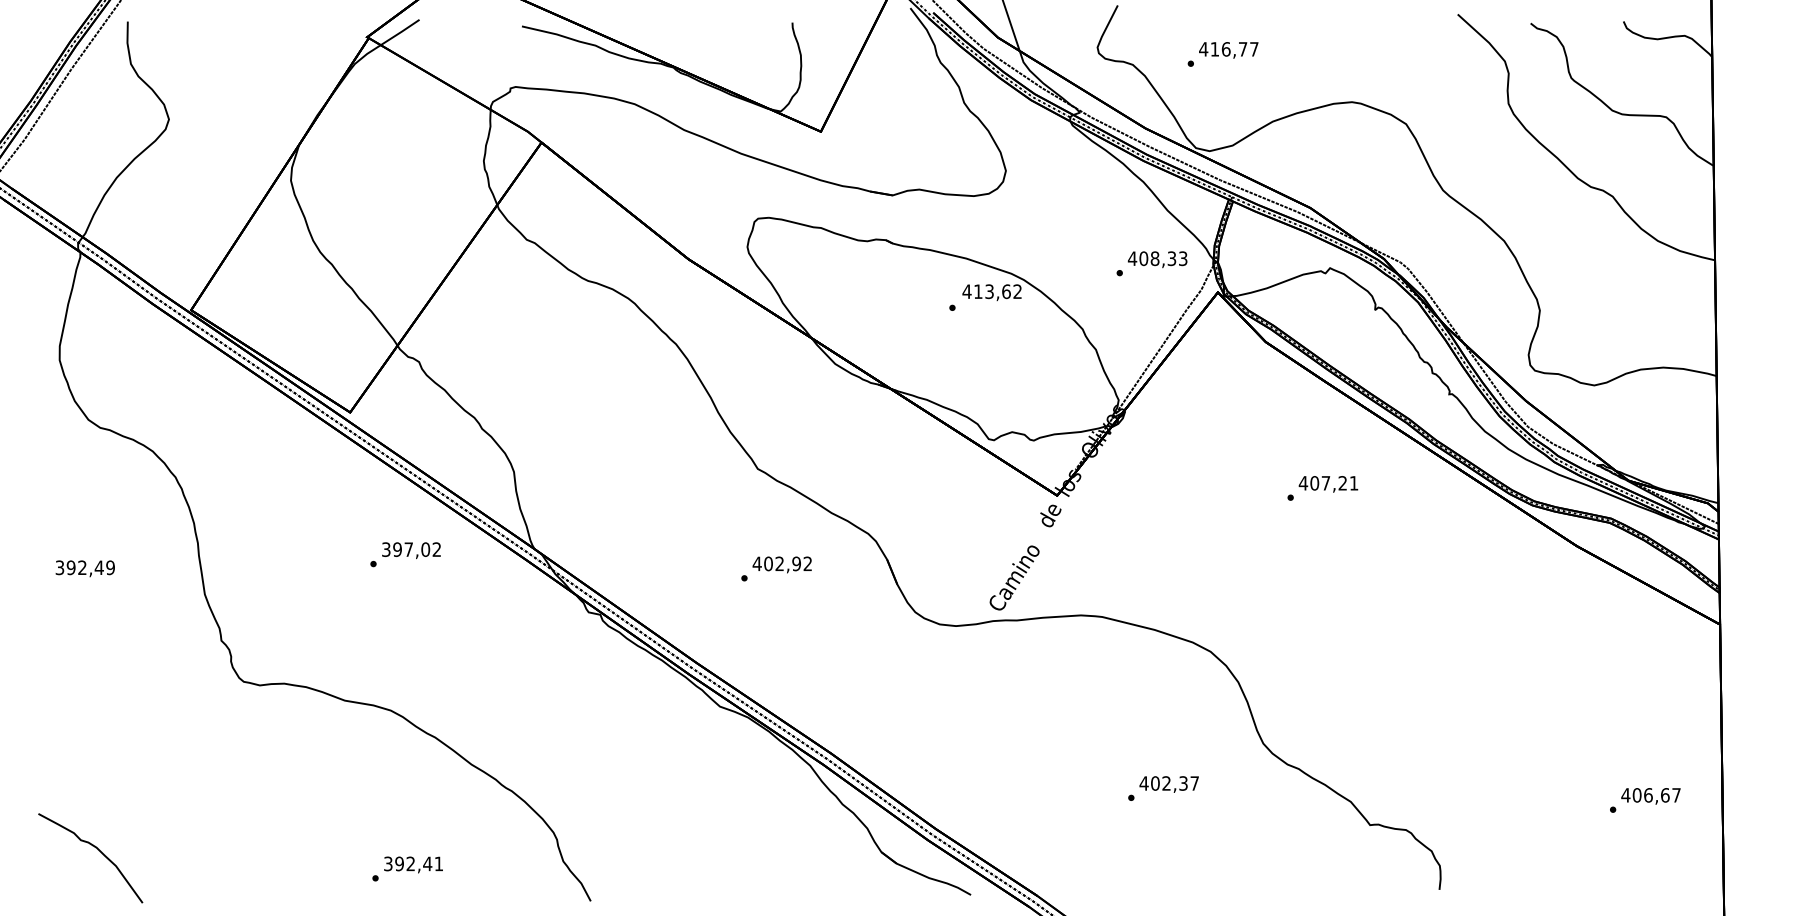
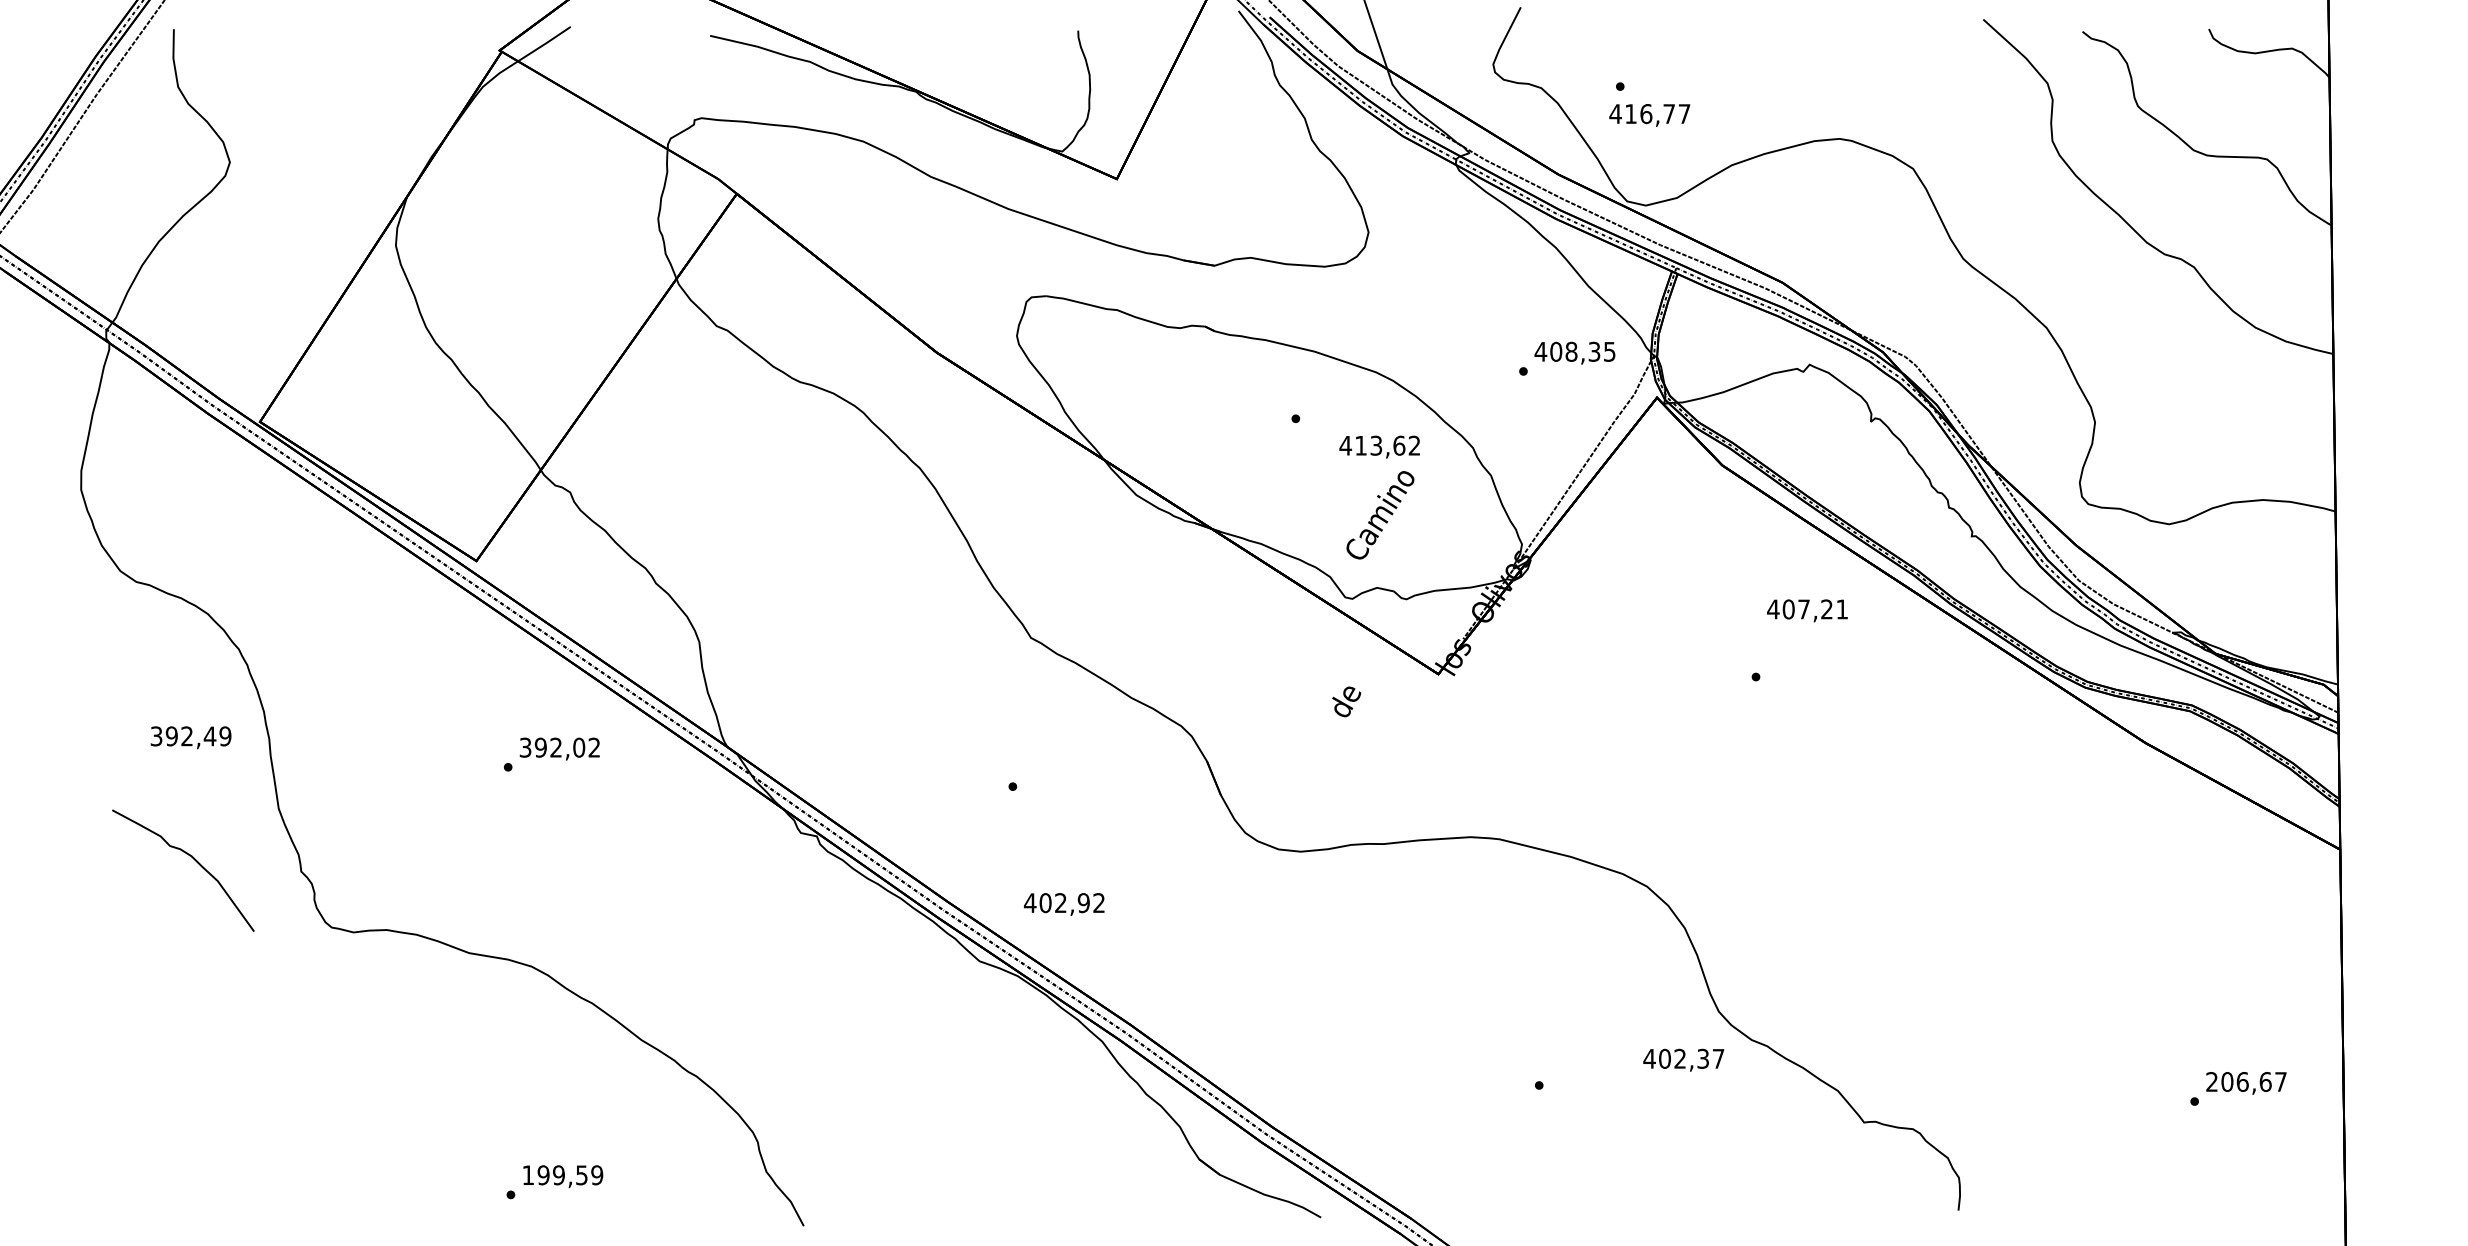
text: (1228, 50) -> (1649, 115), moved
text: (1182, 258) -> (1609, 351), 408,33 -> 408,35
text: (991, 292) -> (1379, 446), moved
text: (1328, 484) -> (1807, 610), moved
text: (1050, 515) -> (1346, 701), moved
text: (408, 549) -> (555, 747), 397,02 -> 392,02
text: (782, 564) -> (1064, 904), moved
text: (84, 568) -> (190, 737), moved
text: (1014, 578) -> (1380, 515), moved
text: (1169, 783) -> (1683, 1059), moved
text: (1625, 794) -> (2211, 1081), 406,67 -> 206,67
curve: (98, 850) -> (193, 859), moved
text: (413, 864) -> (562, 1175), 392,41 -> 199,59

